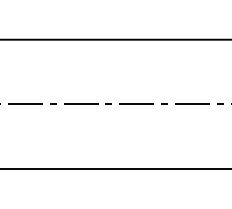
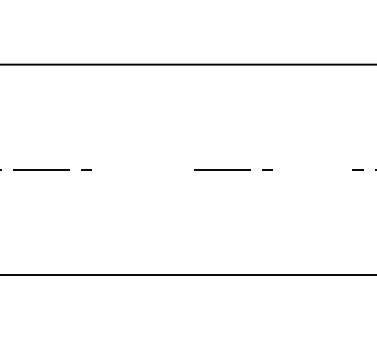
line: (87, 103) -> (142, 168), removed
line: (192, 103) -> (312, 168), removed

